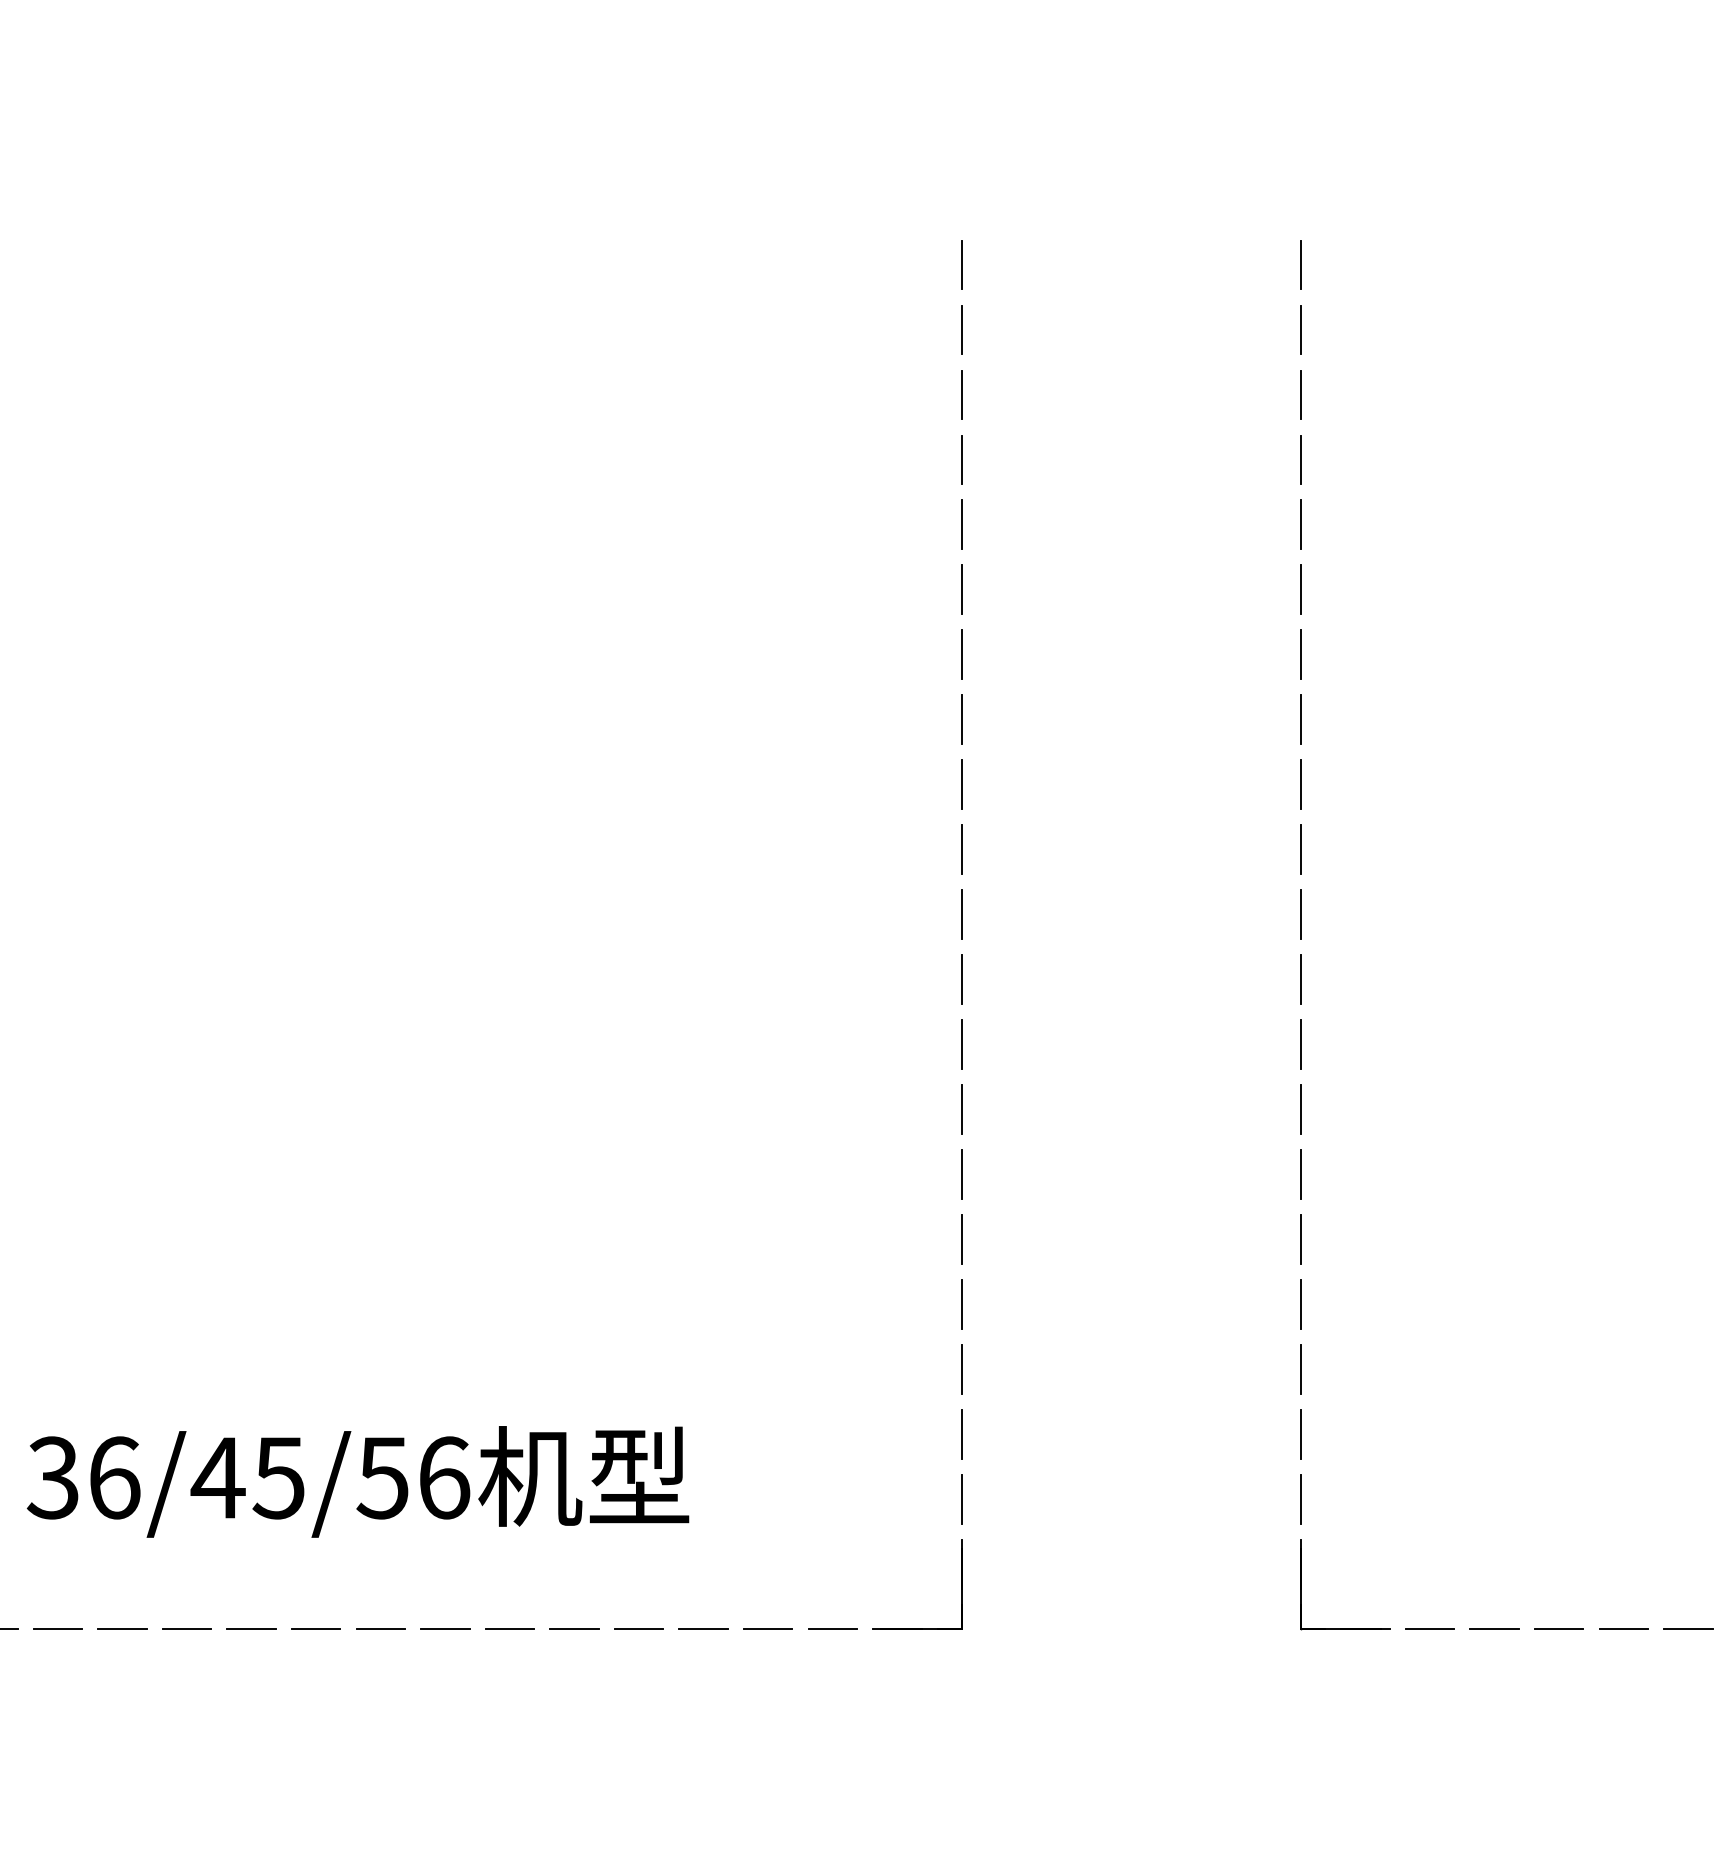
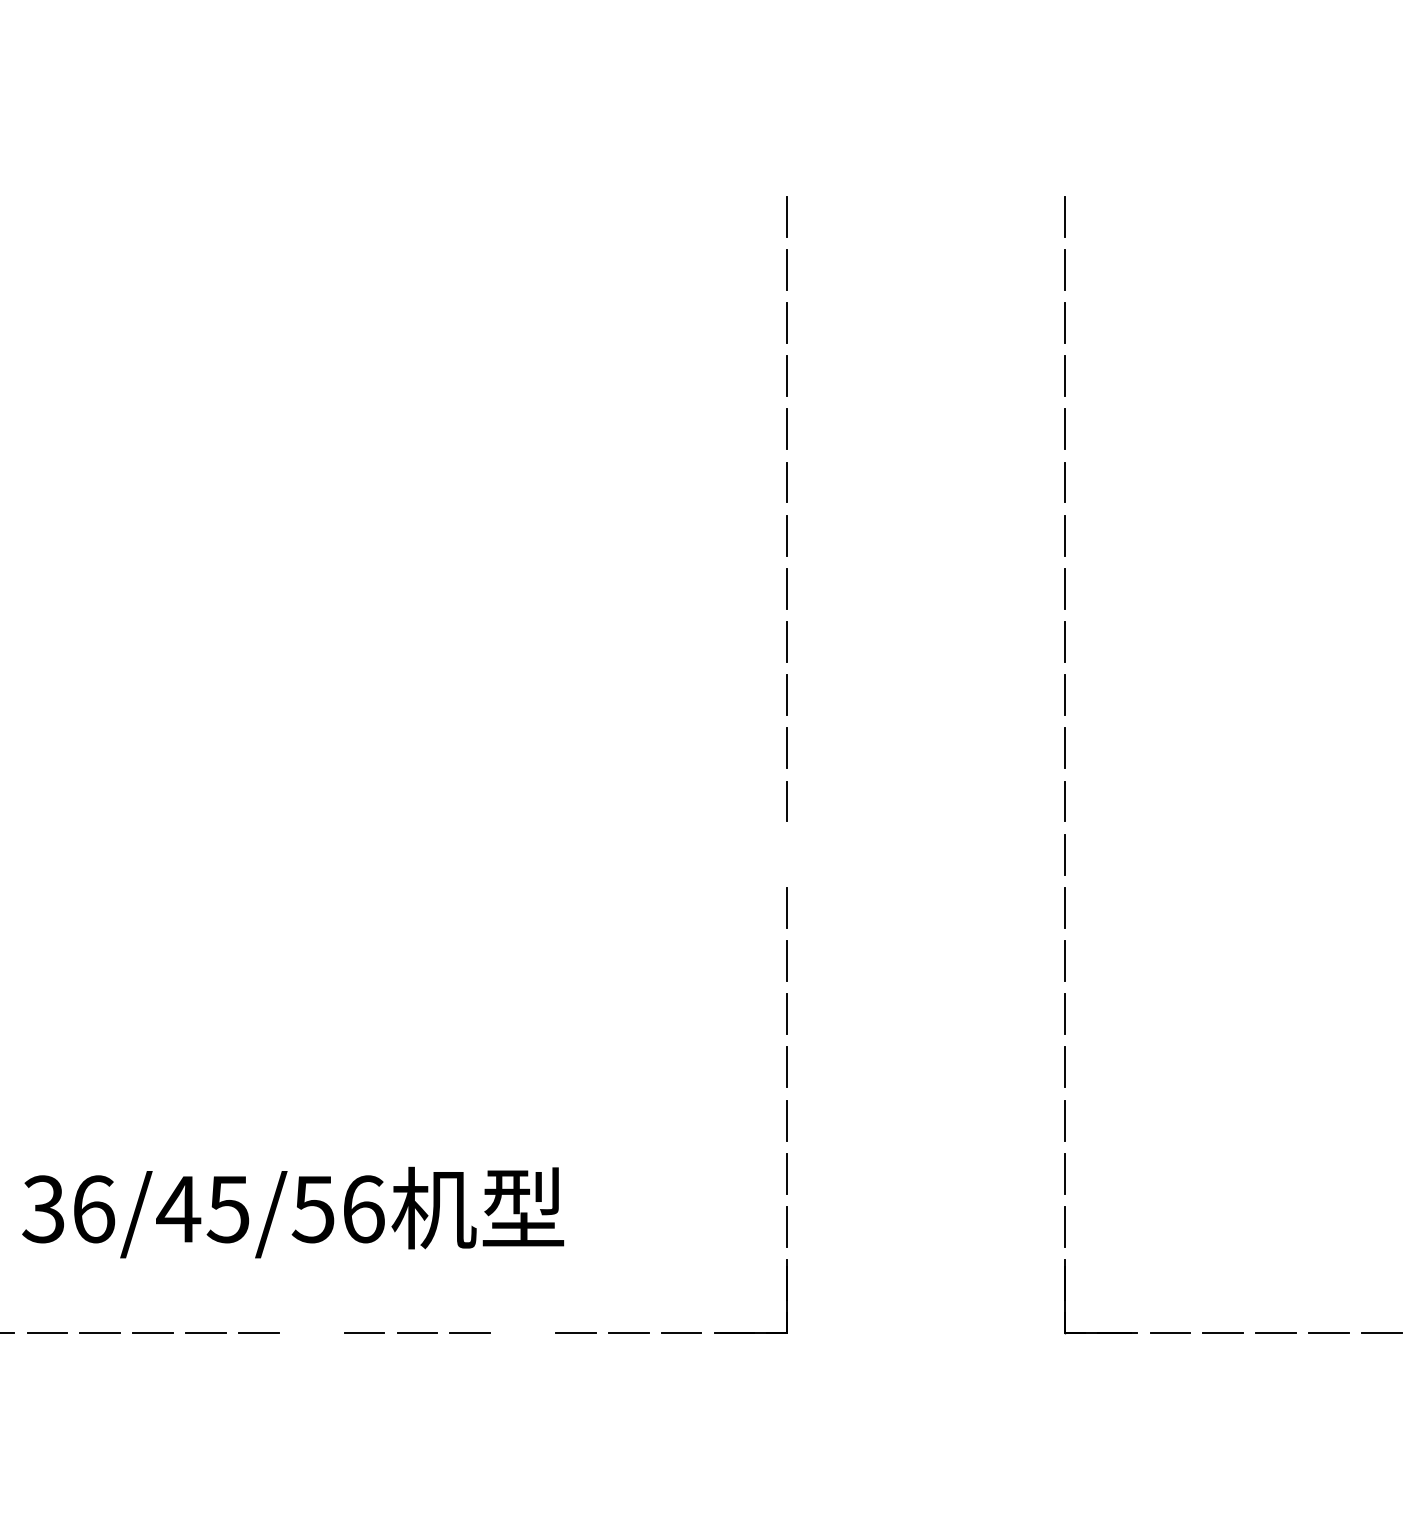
line: (961, 1044) -> (786, 854), removed
line: (638, 1628) -> (522, 1332), removed
line: (380, 1629) -> (311, 1333), removed

